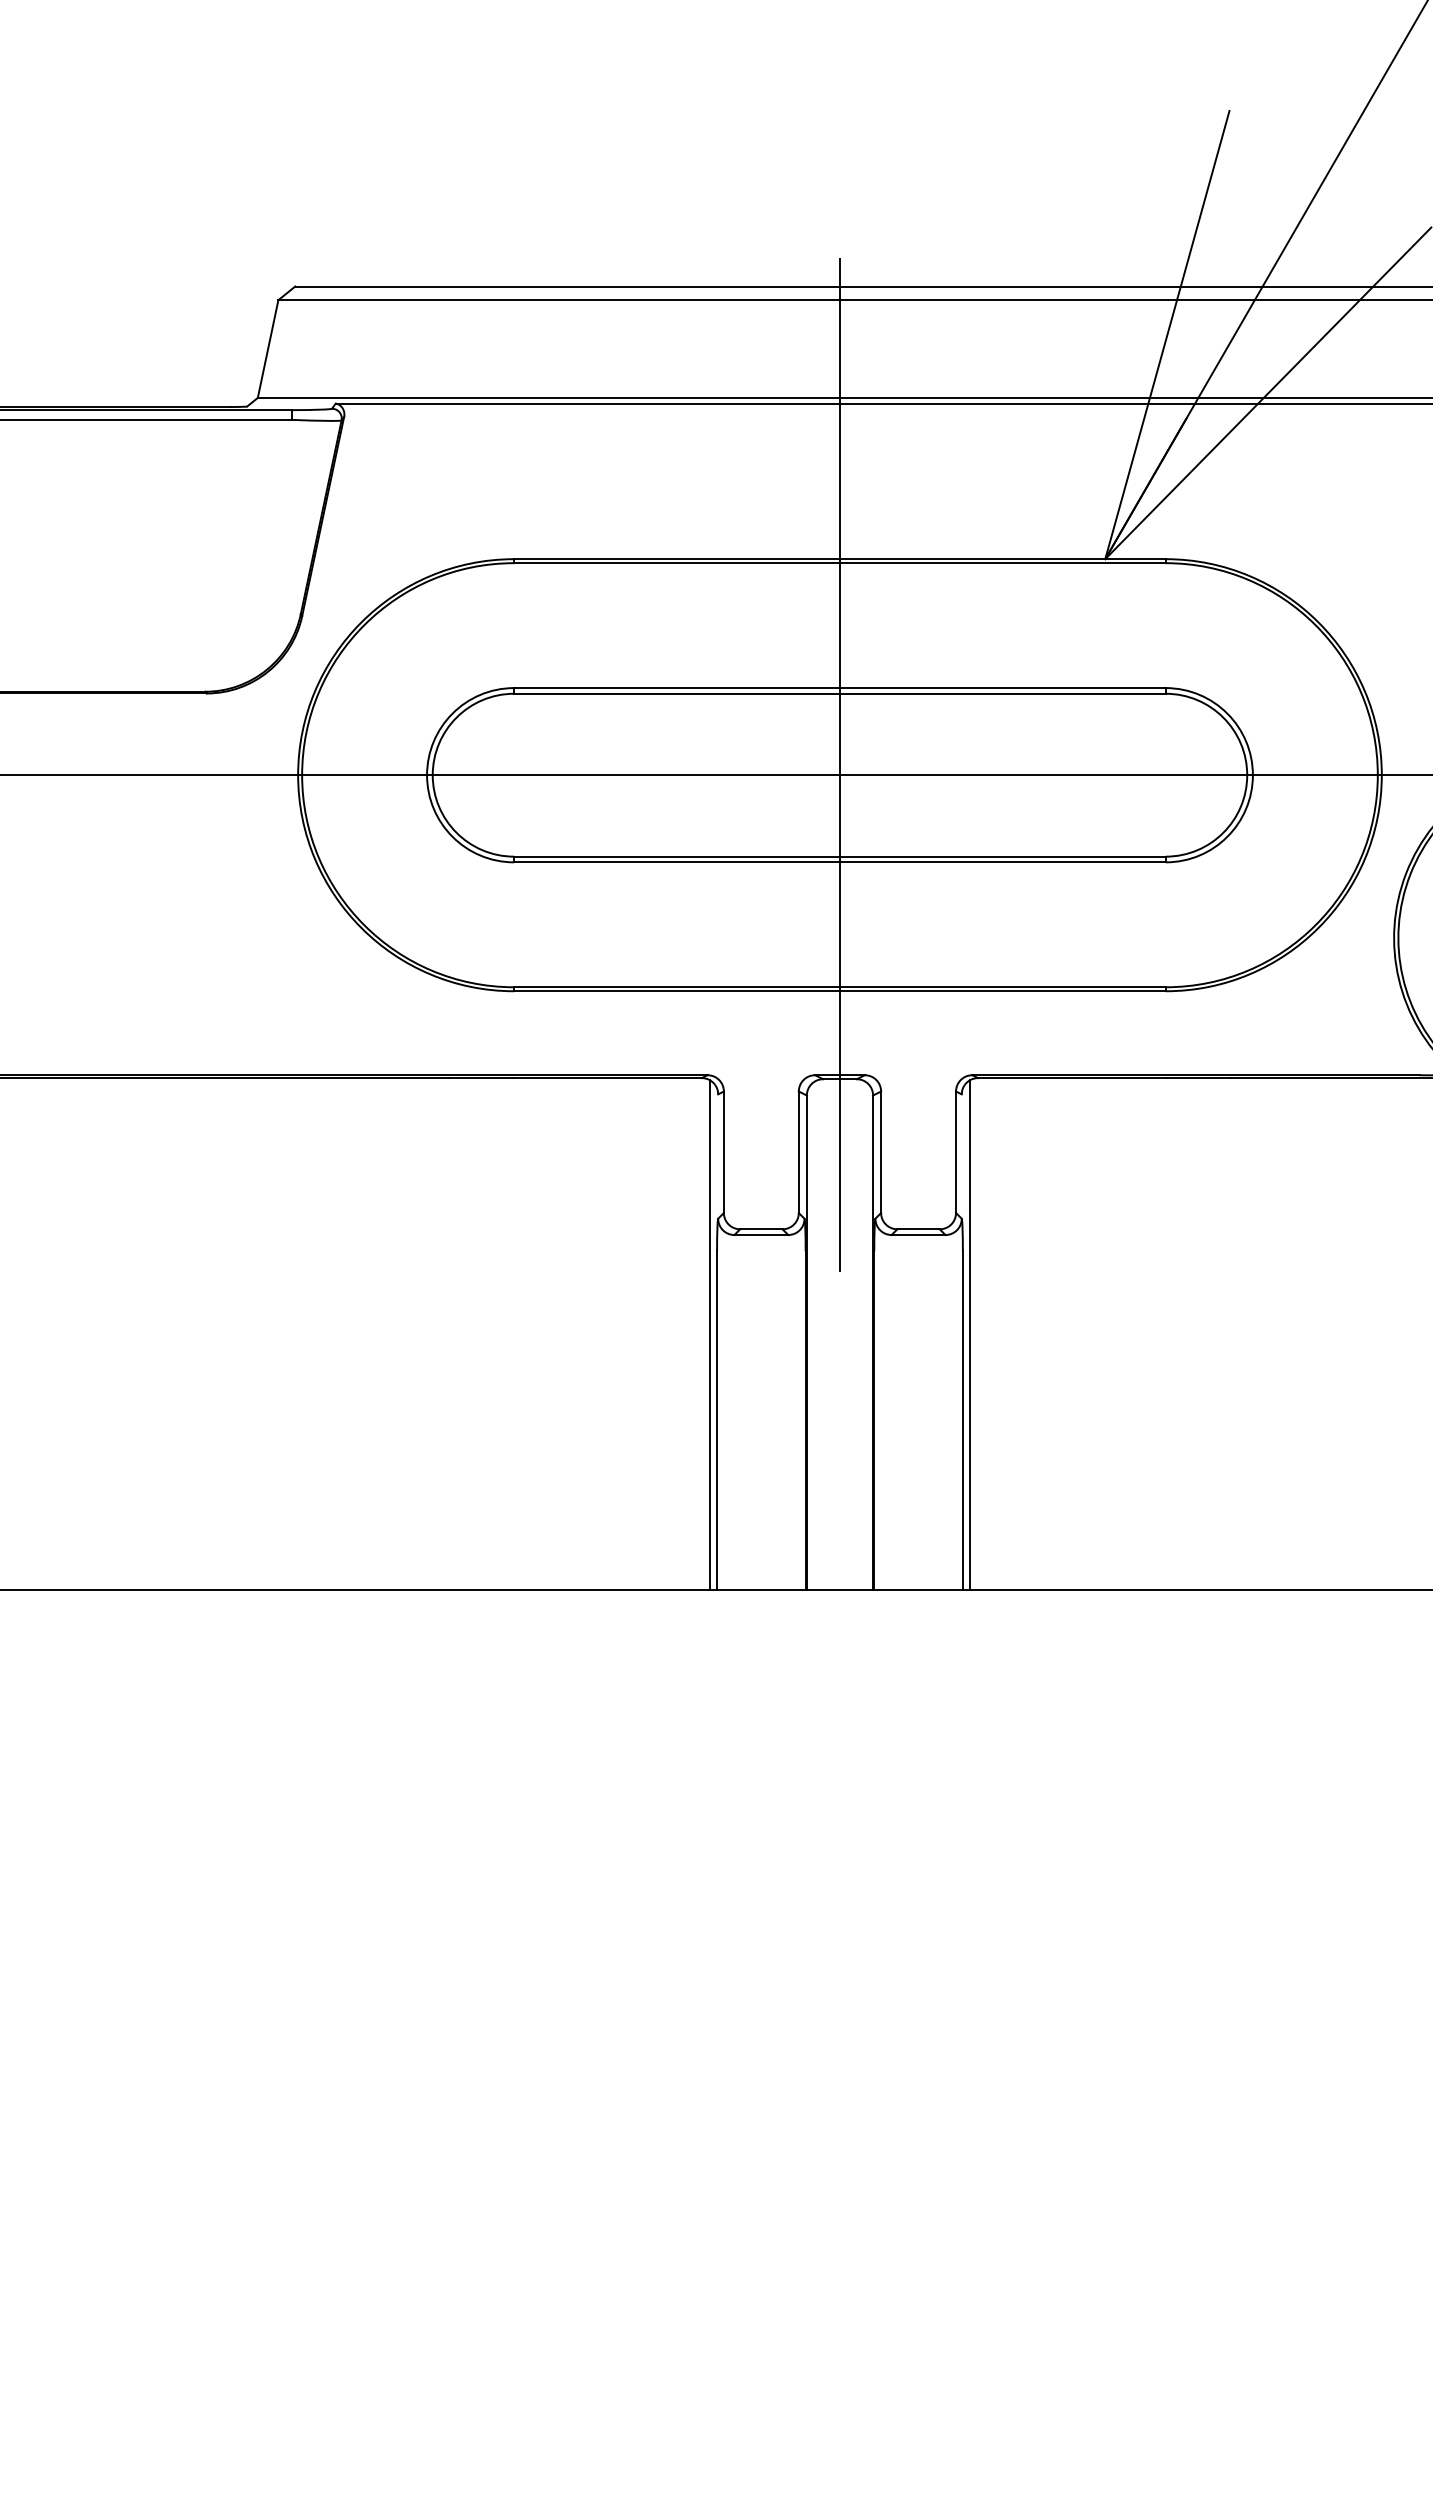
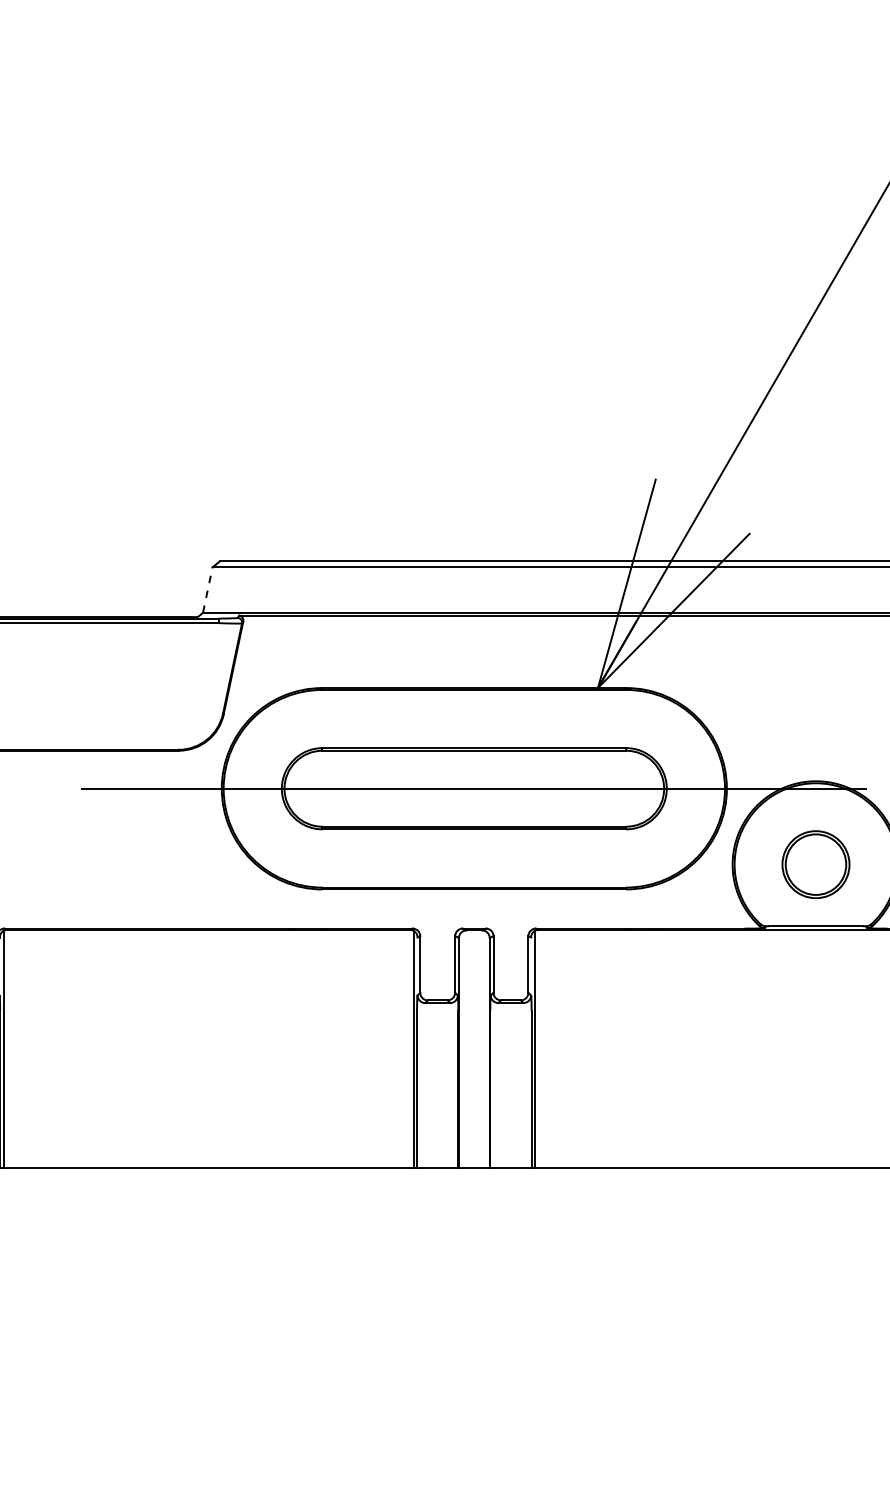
line: (267, 347) -> (207, 589), solid -> dashed
line: (840, 763) -> (474, 783), removed

